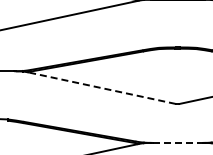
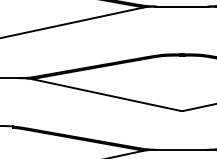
line: (103, 88) -> (107, 95), dashed -> solid
line: (178, 142) -> (182, 149), dashed -> solid

